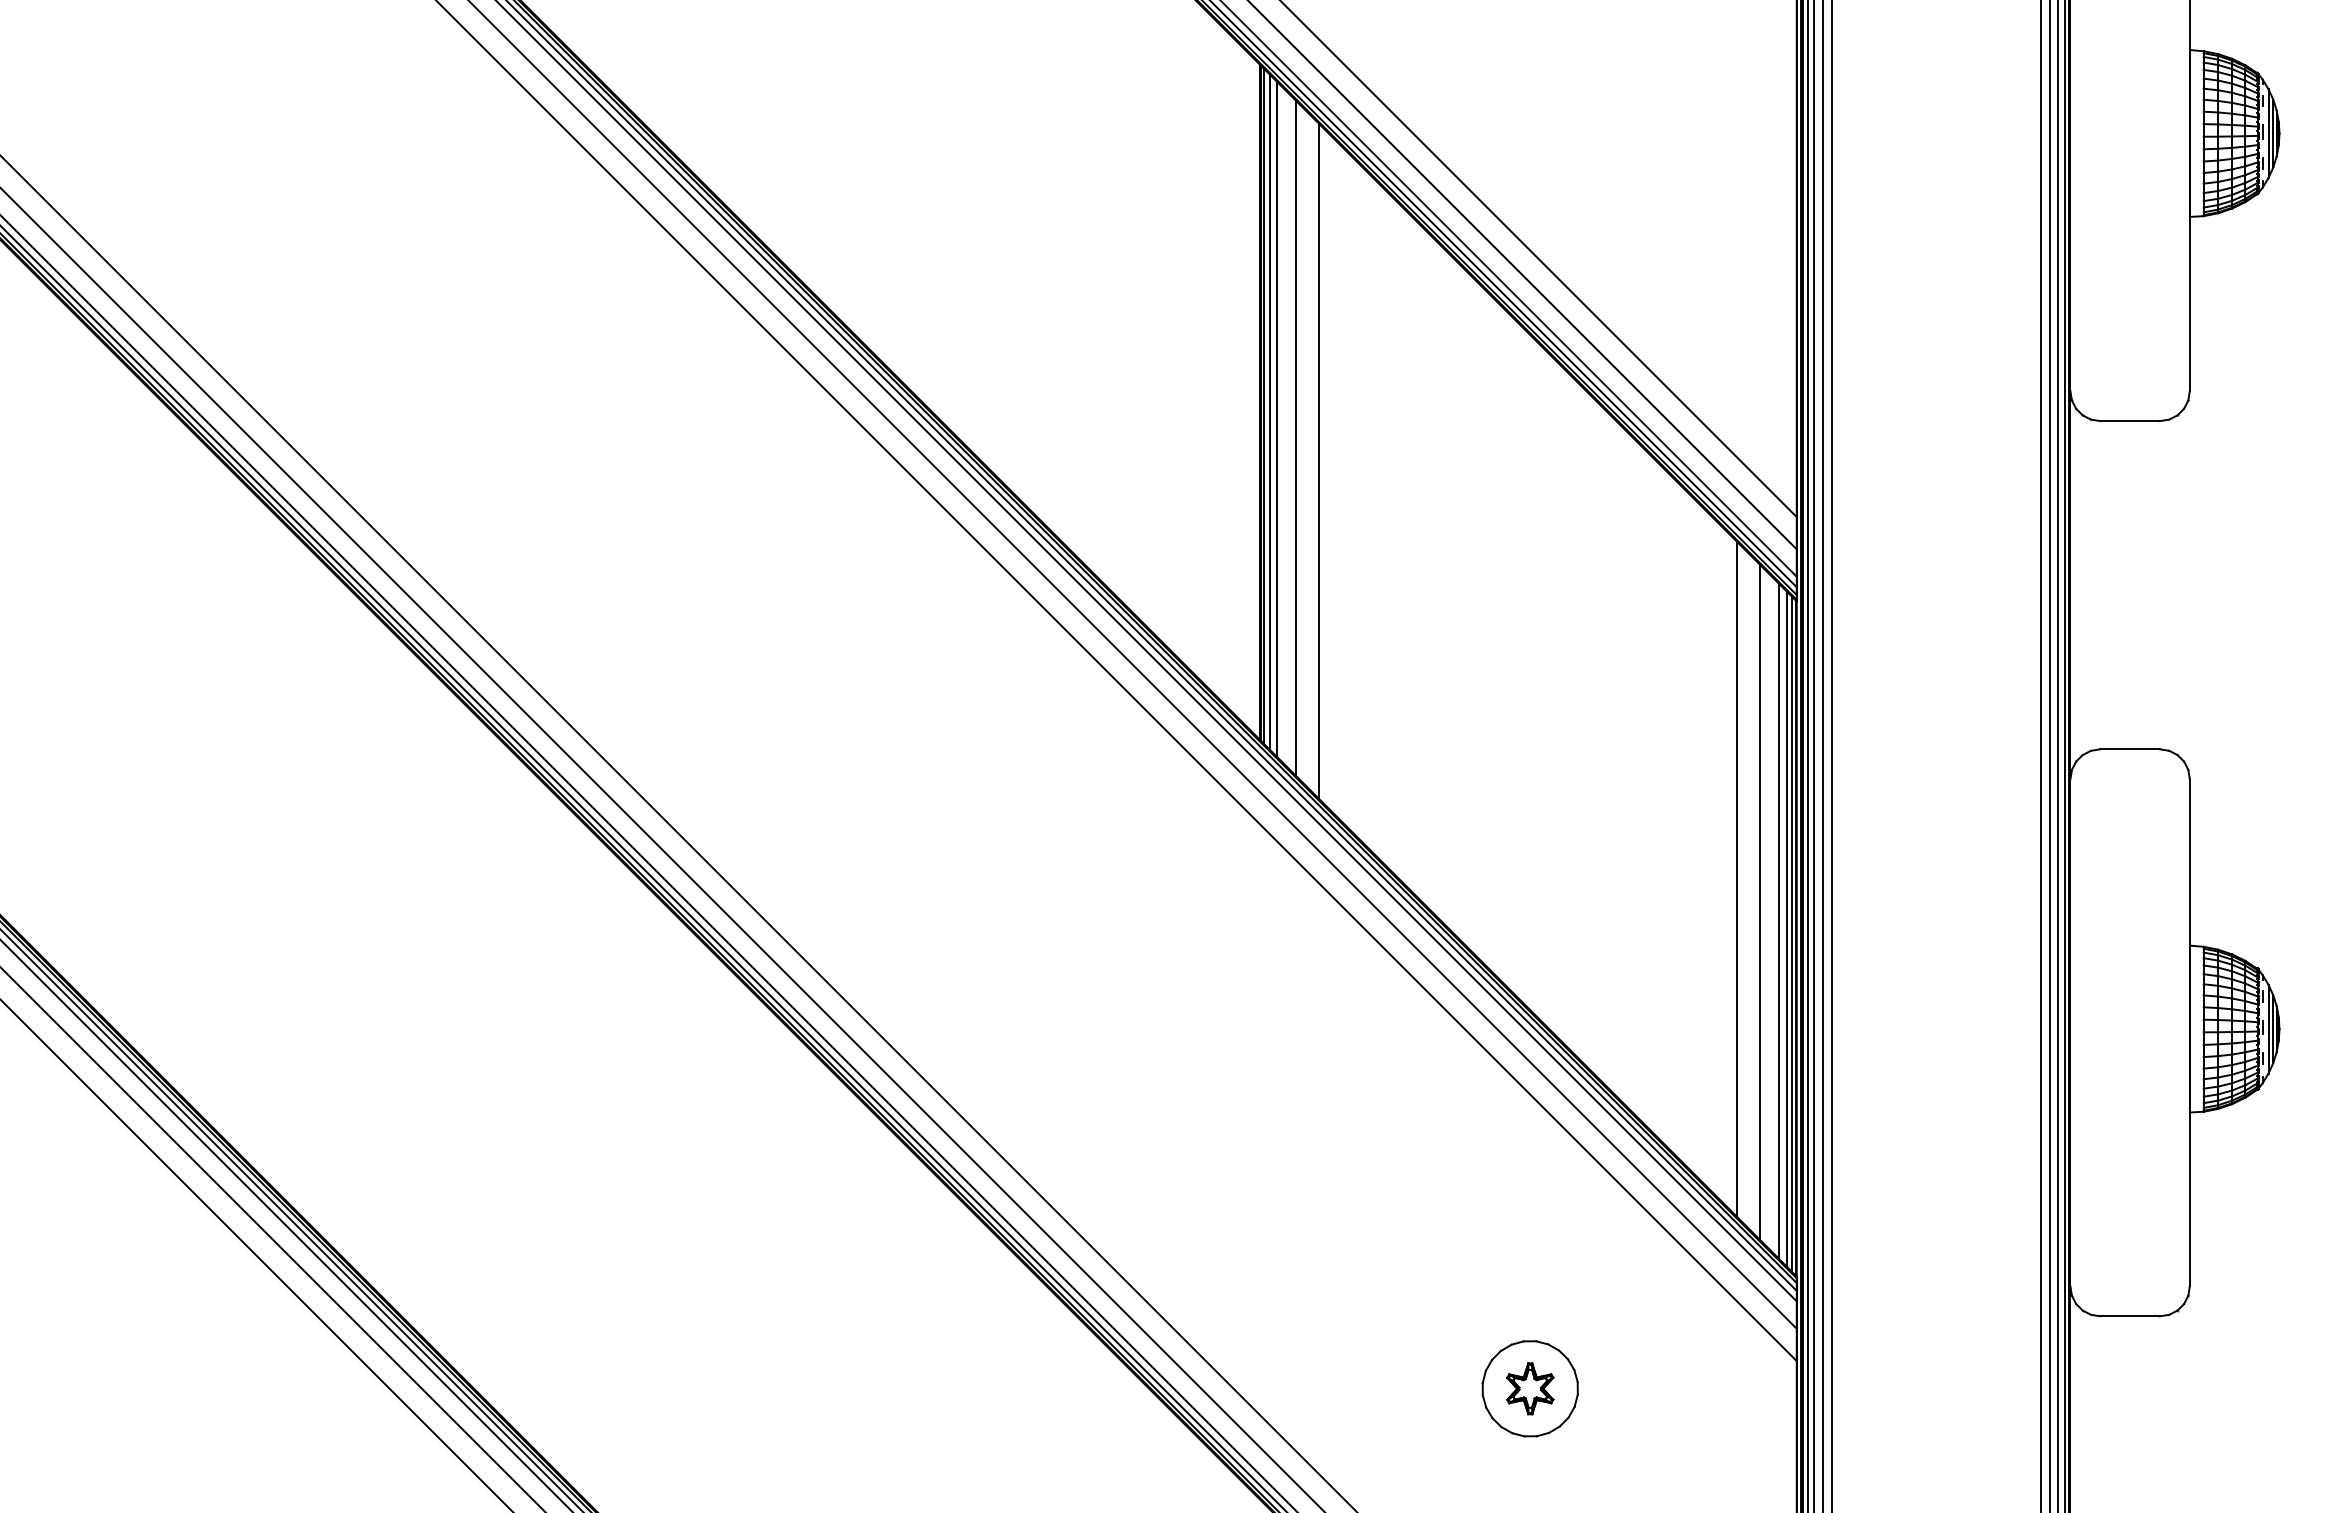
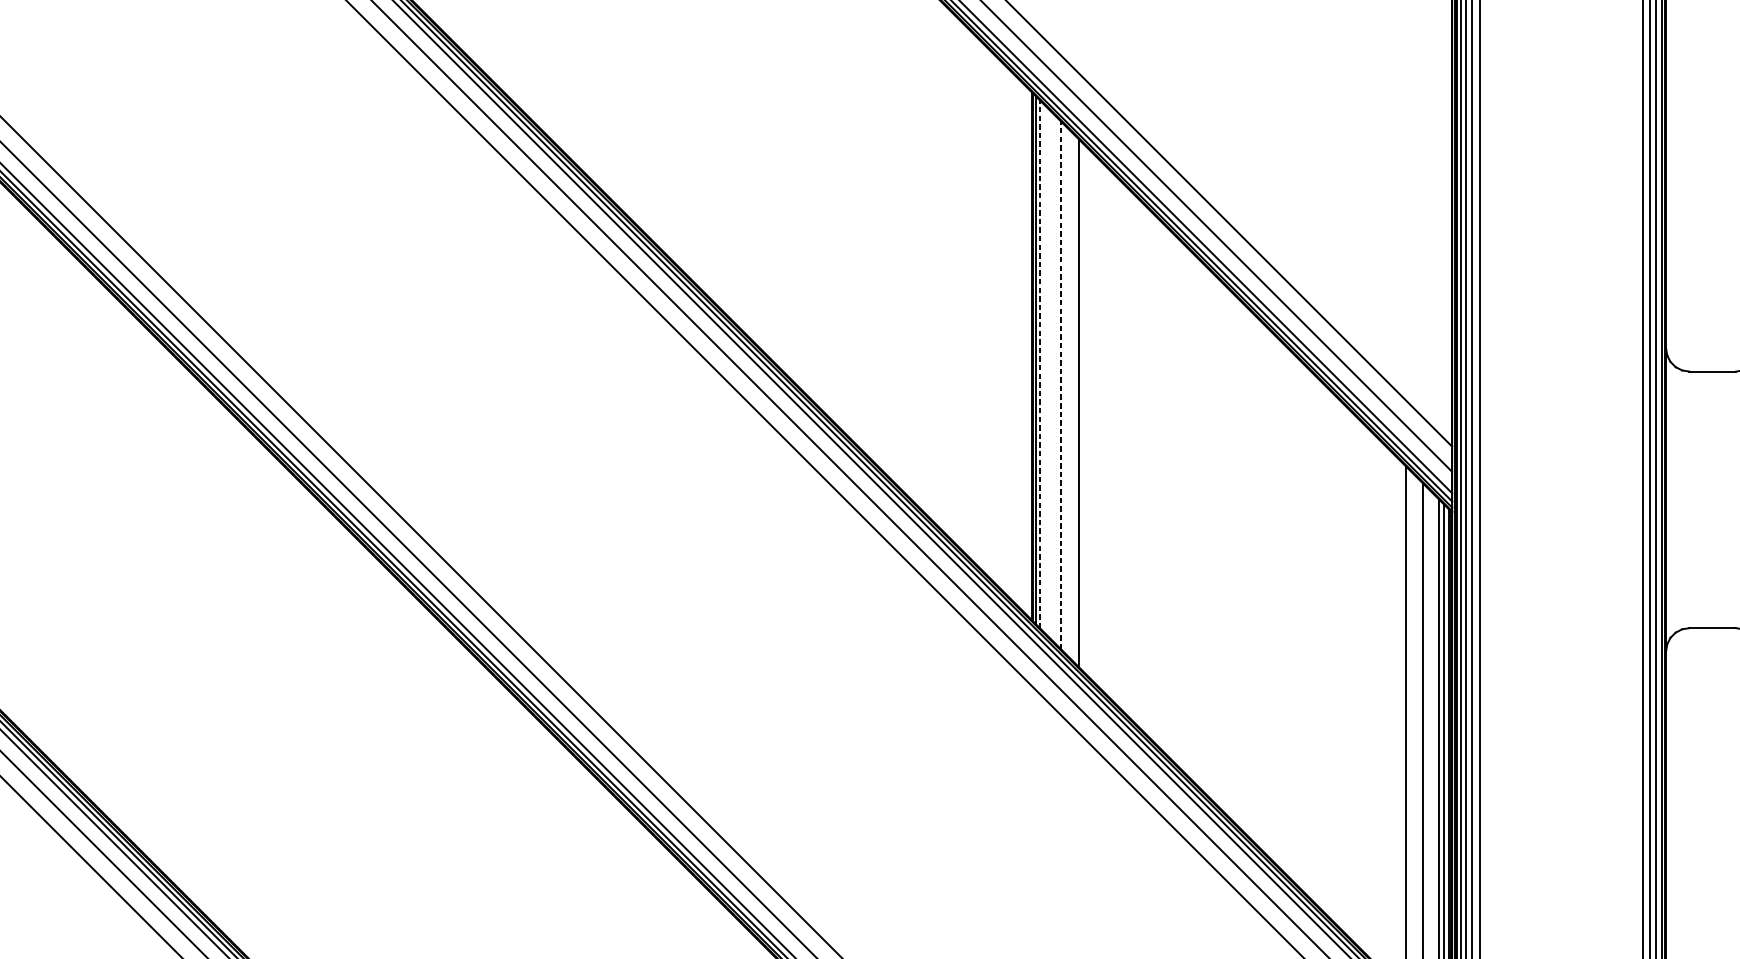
line: (1269, 412) -> (1039, 364), solid -> dashed
line: (1277, 419) -> (1046, 370), removed
line: (1296, 438) -> (1061, 385), solid -> dashed

